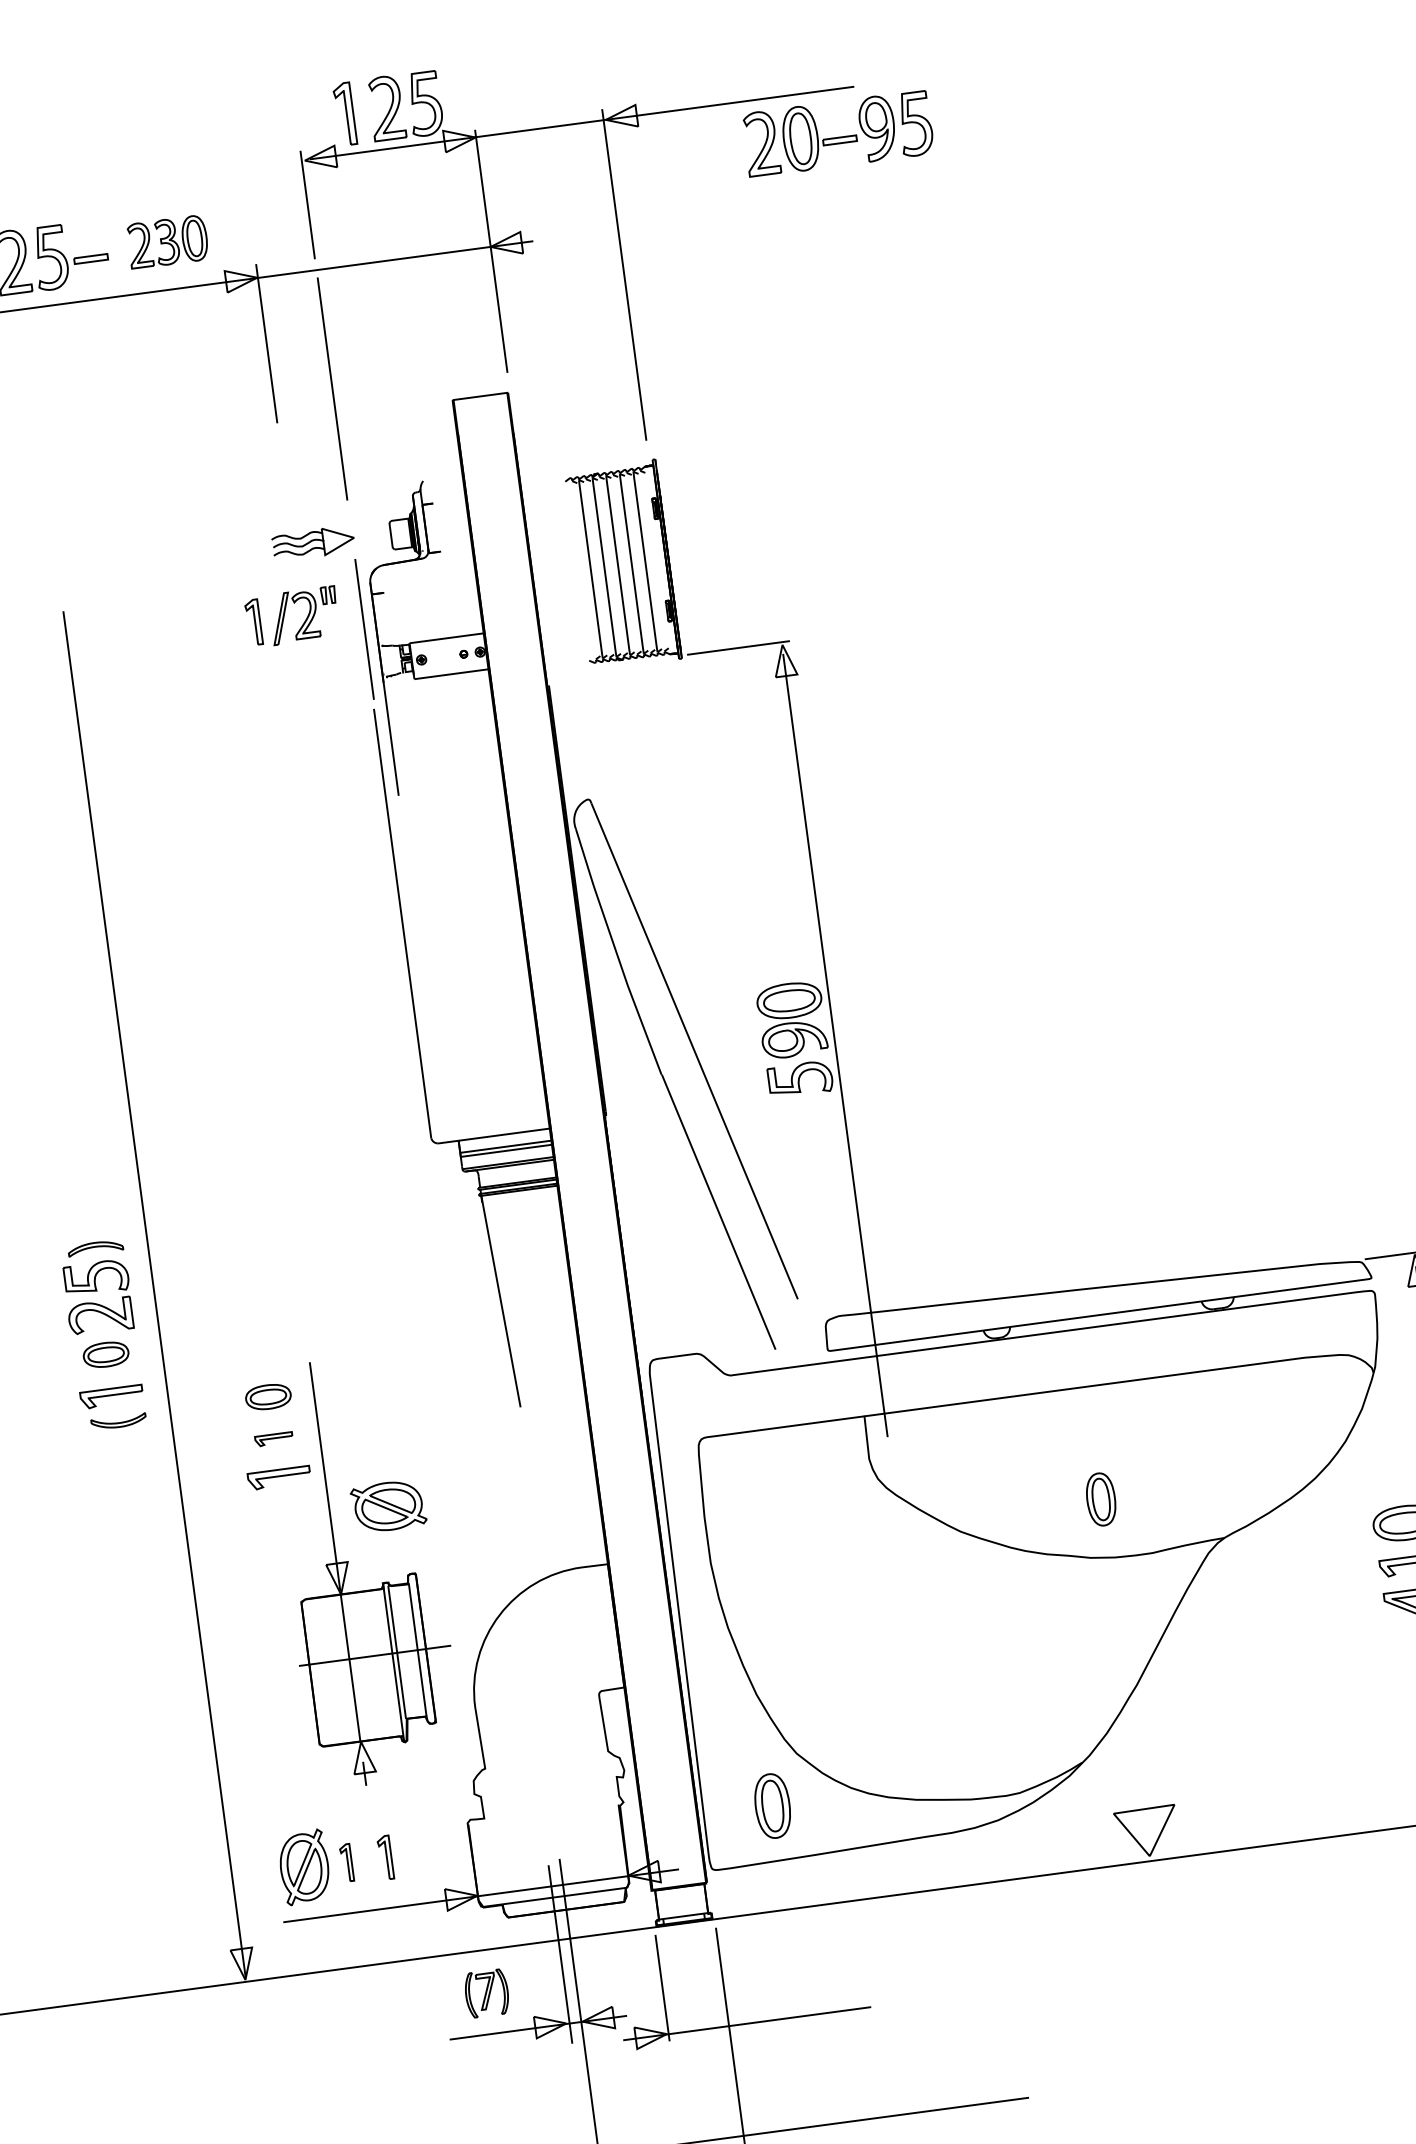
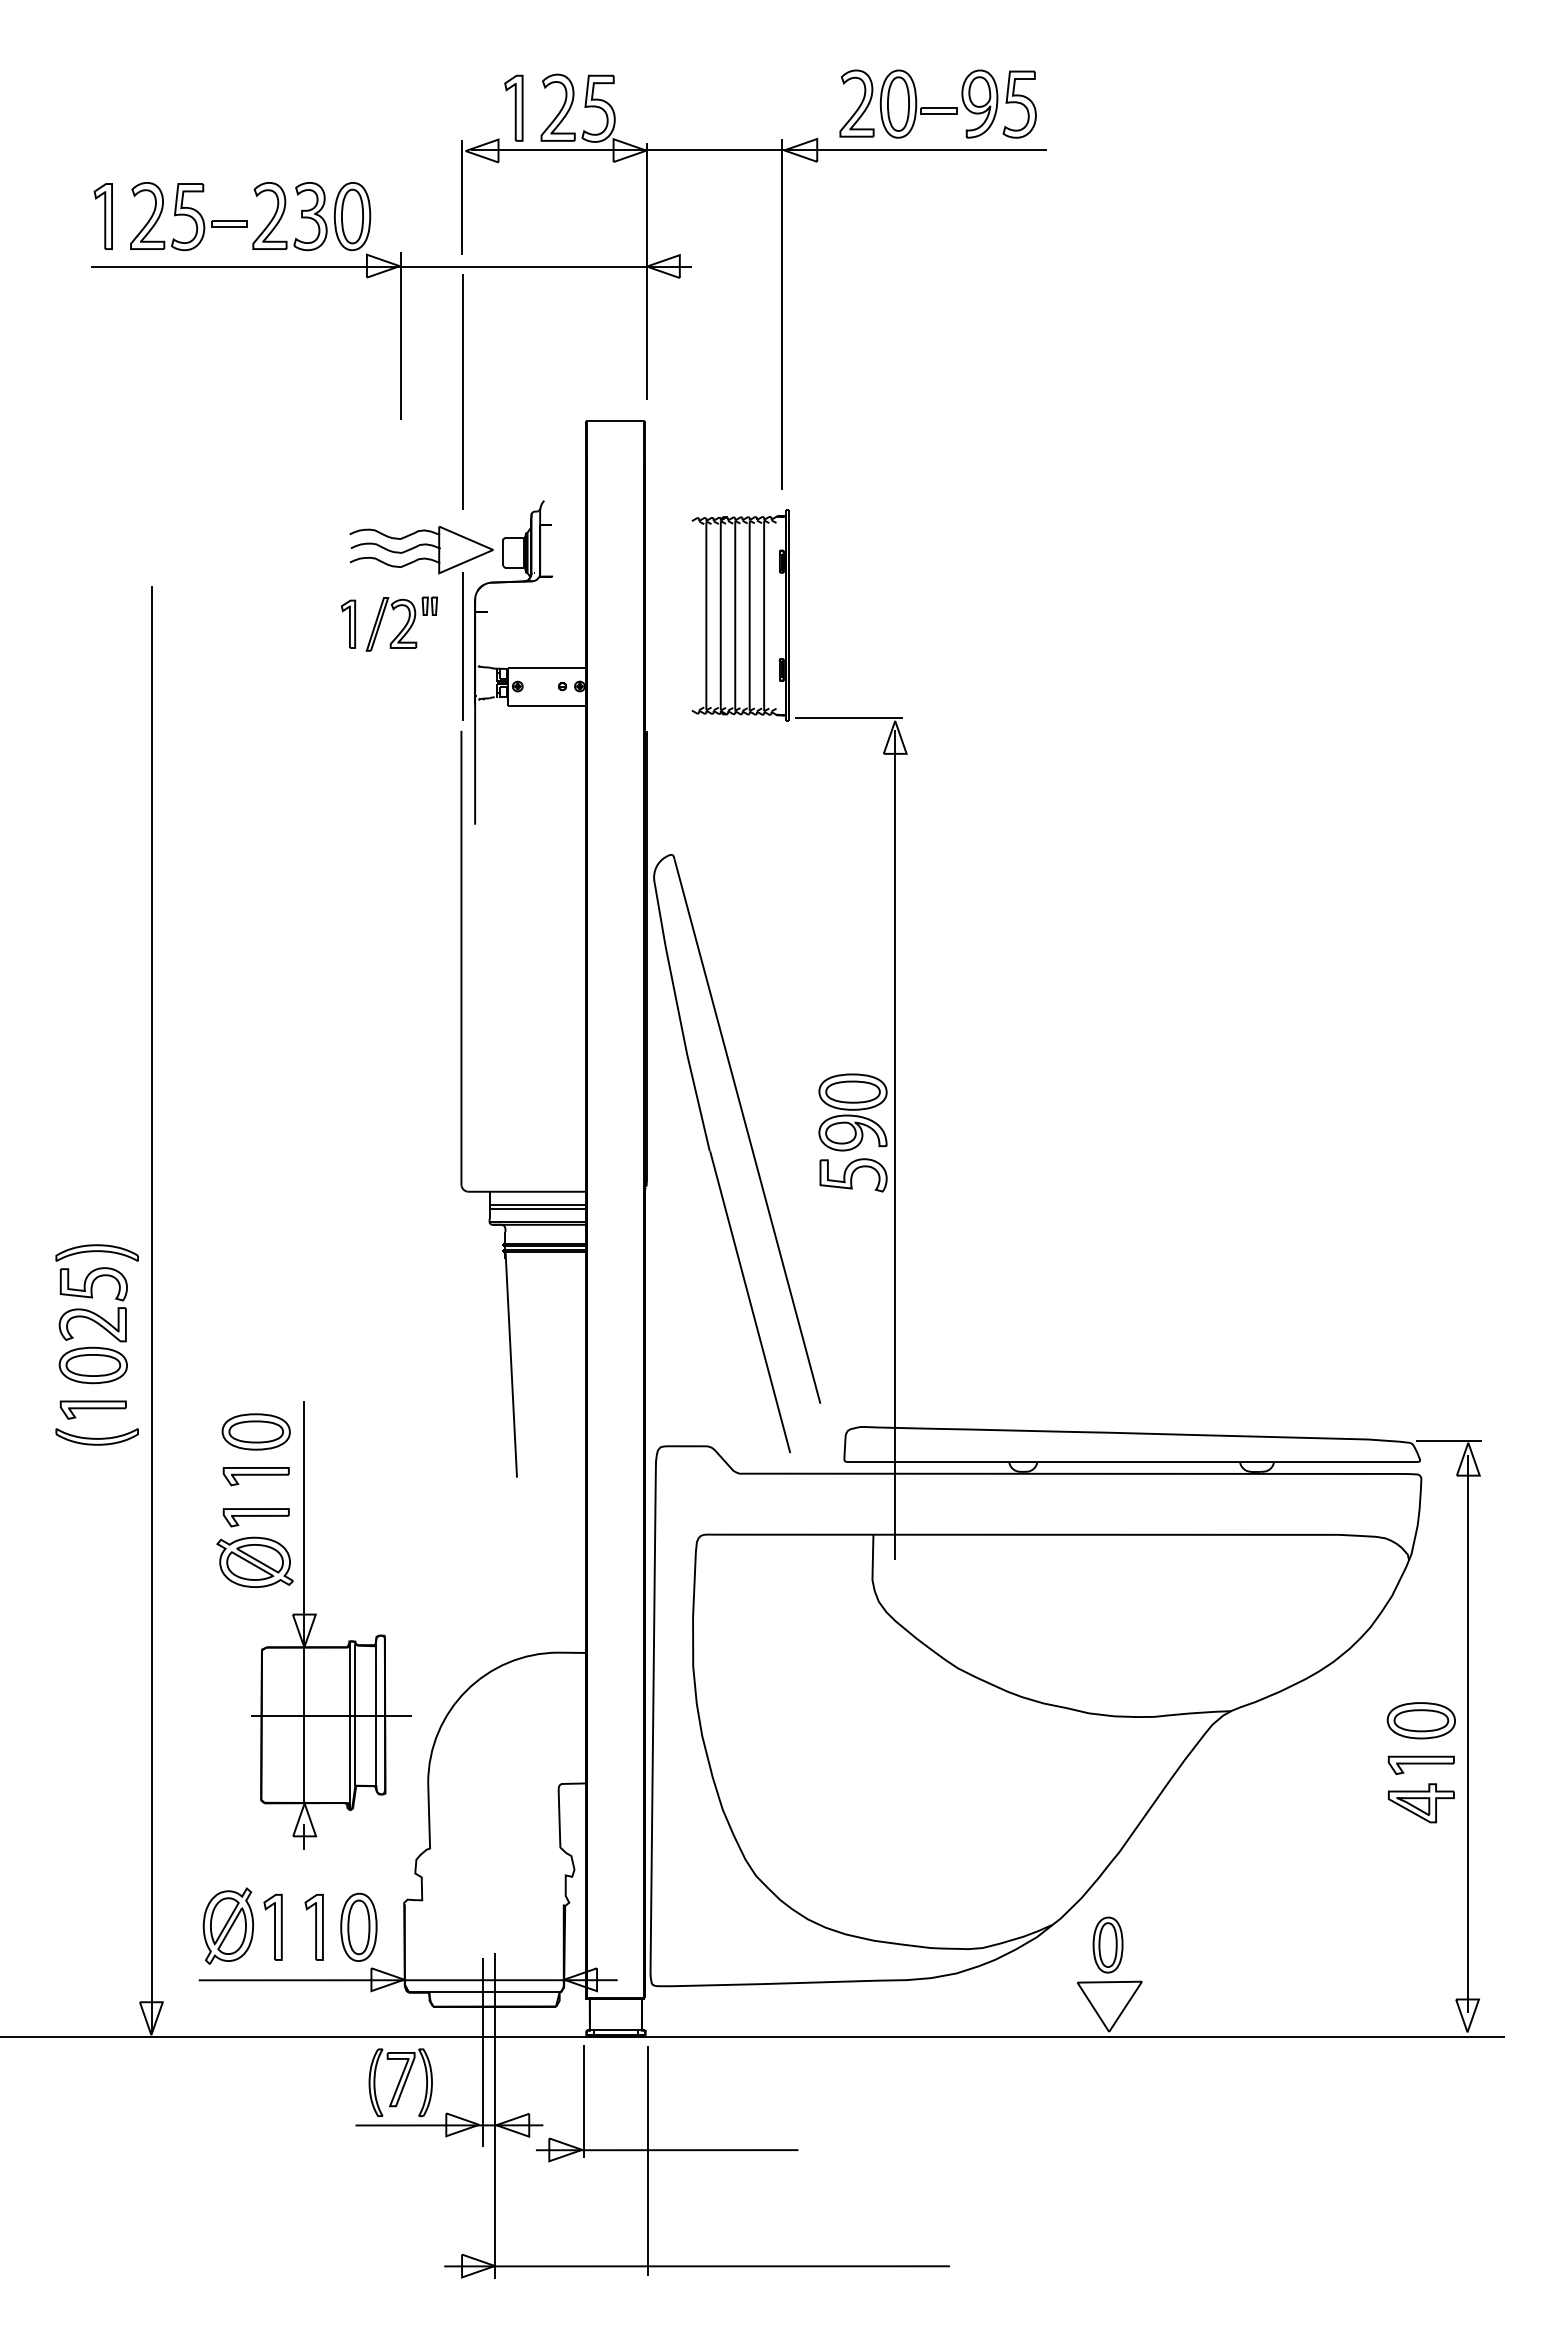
part: (837, 133) -> (937, 103), moved
part: (167, 241) -> (311, 216), size x1.43
part: (313, 543) -> (421, 550), size x1.67
part: (94, 1247) -> (96, 1252), size x1.43
part: (105, 1354) -> (92, 1365), size x1.43
part: (267, 1396) -> (255, 1431), size x1.43
part: (118, 1421) -> (96, 1436), size x1.43
part: (273, 1439) -> (255, 1476), size x1.67
part: (1100, 1499) -> (1107, 1944), moved
part: (388, 1505) -> (254, 1561), moved
part: (772, 1805) -> (358, 1926), moved
part: (385, 1857) -> (313, 1927), size x1.43
part: (346, 1863) -> (272, 1927), size x1.67
part: (486, 1993) -> (400, 2082), size x1.43

